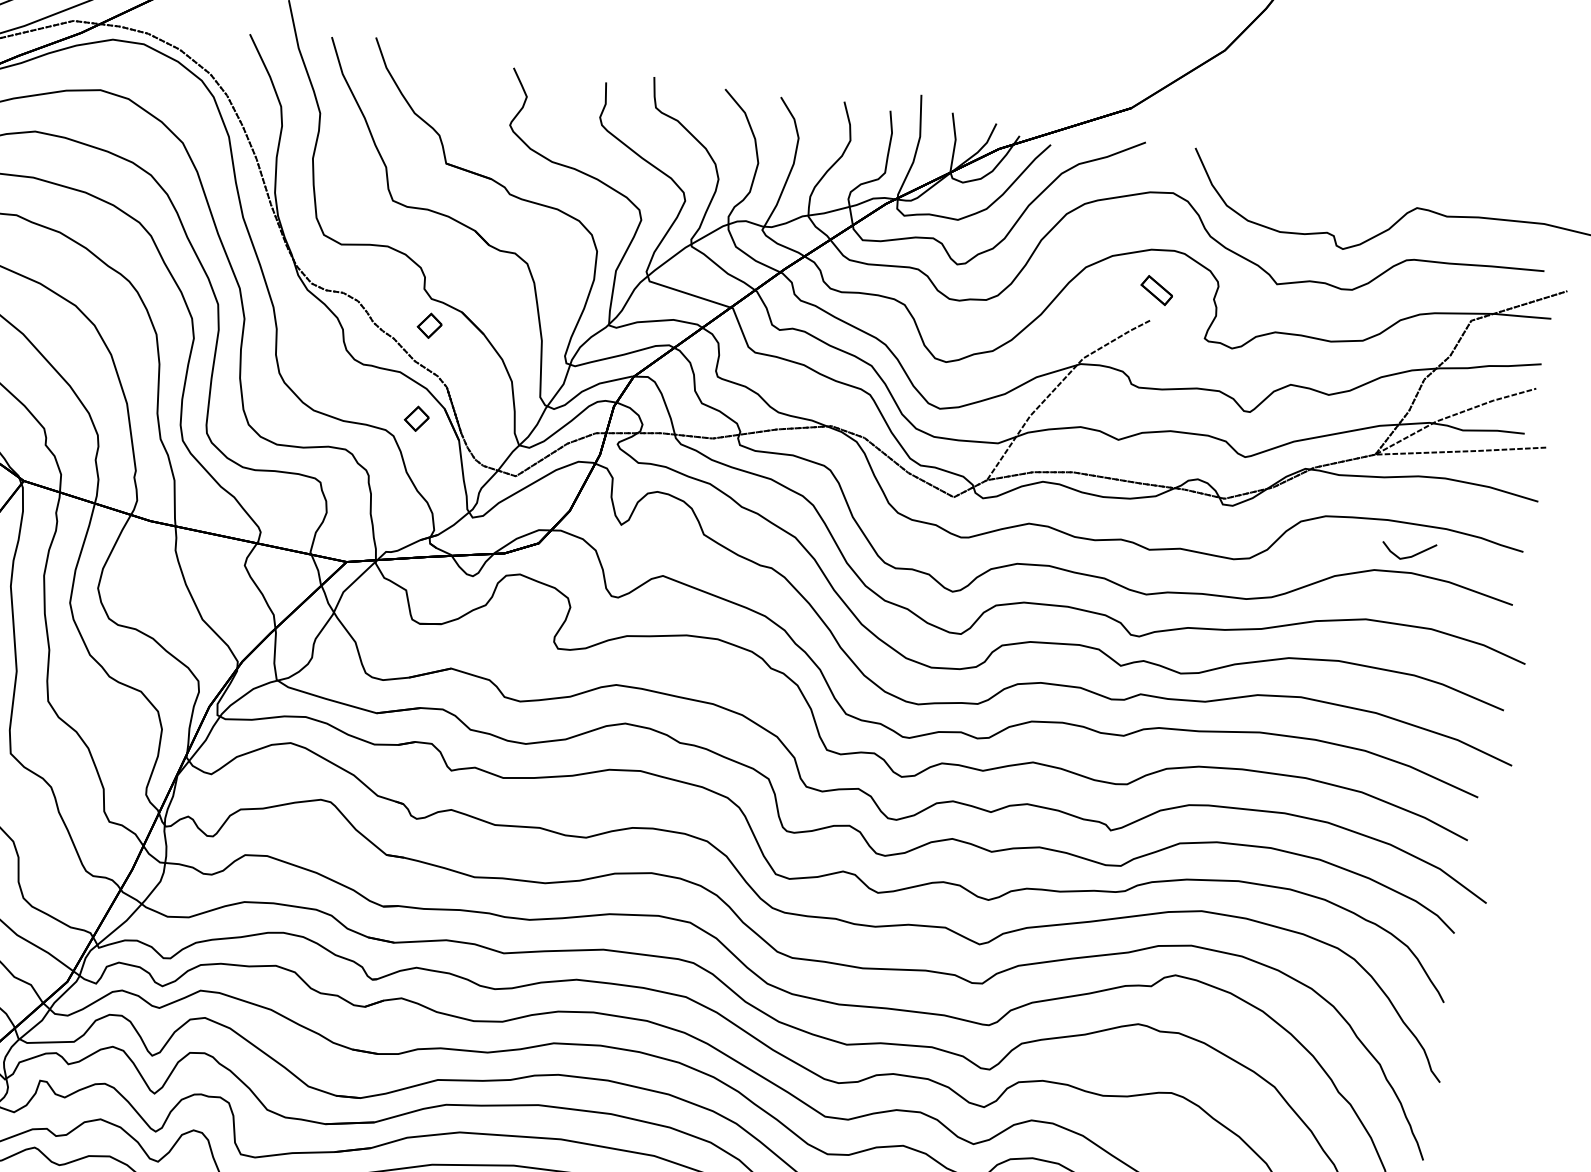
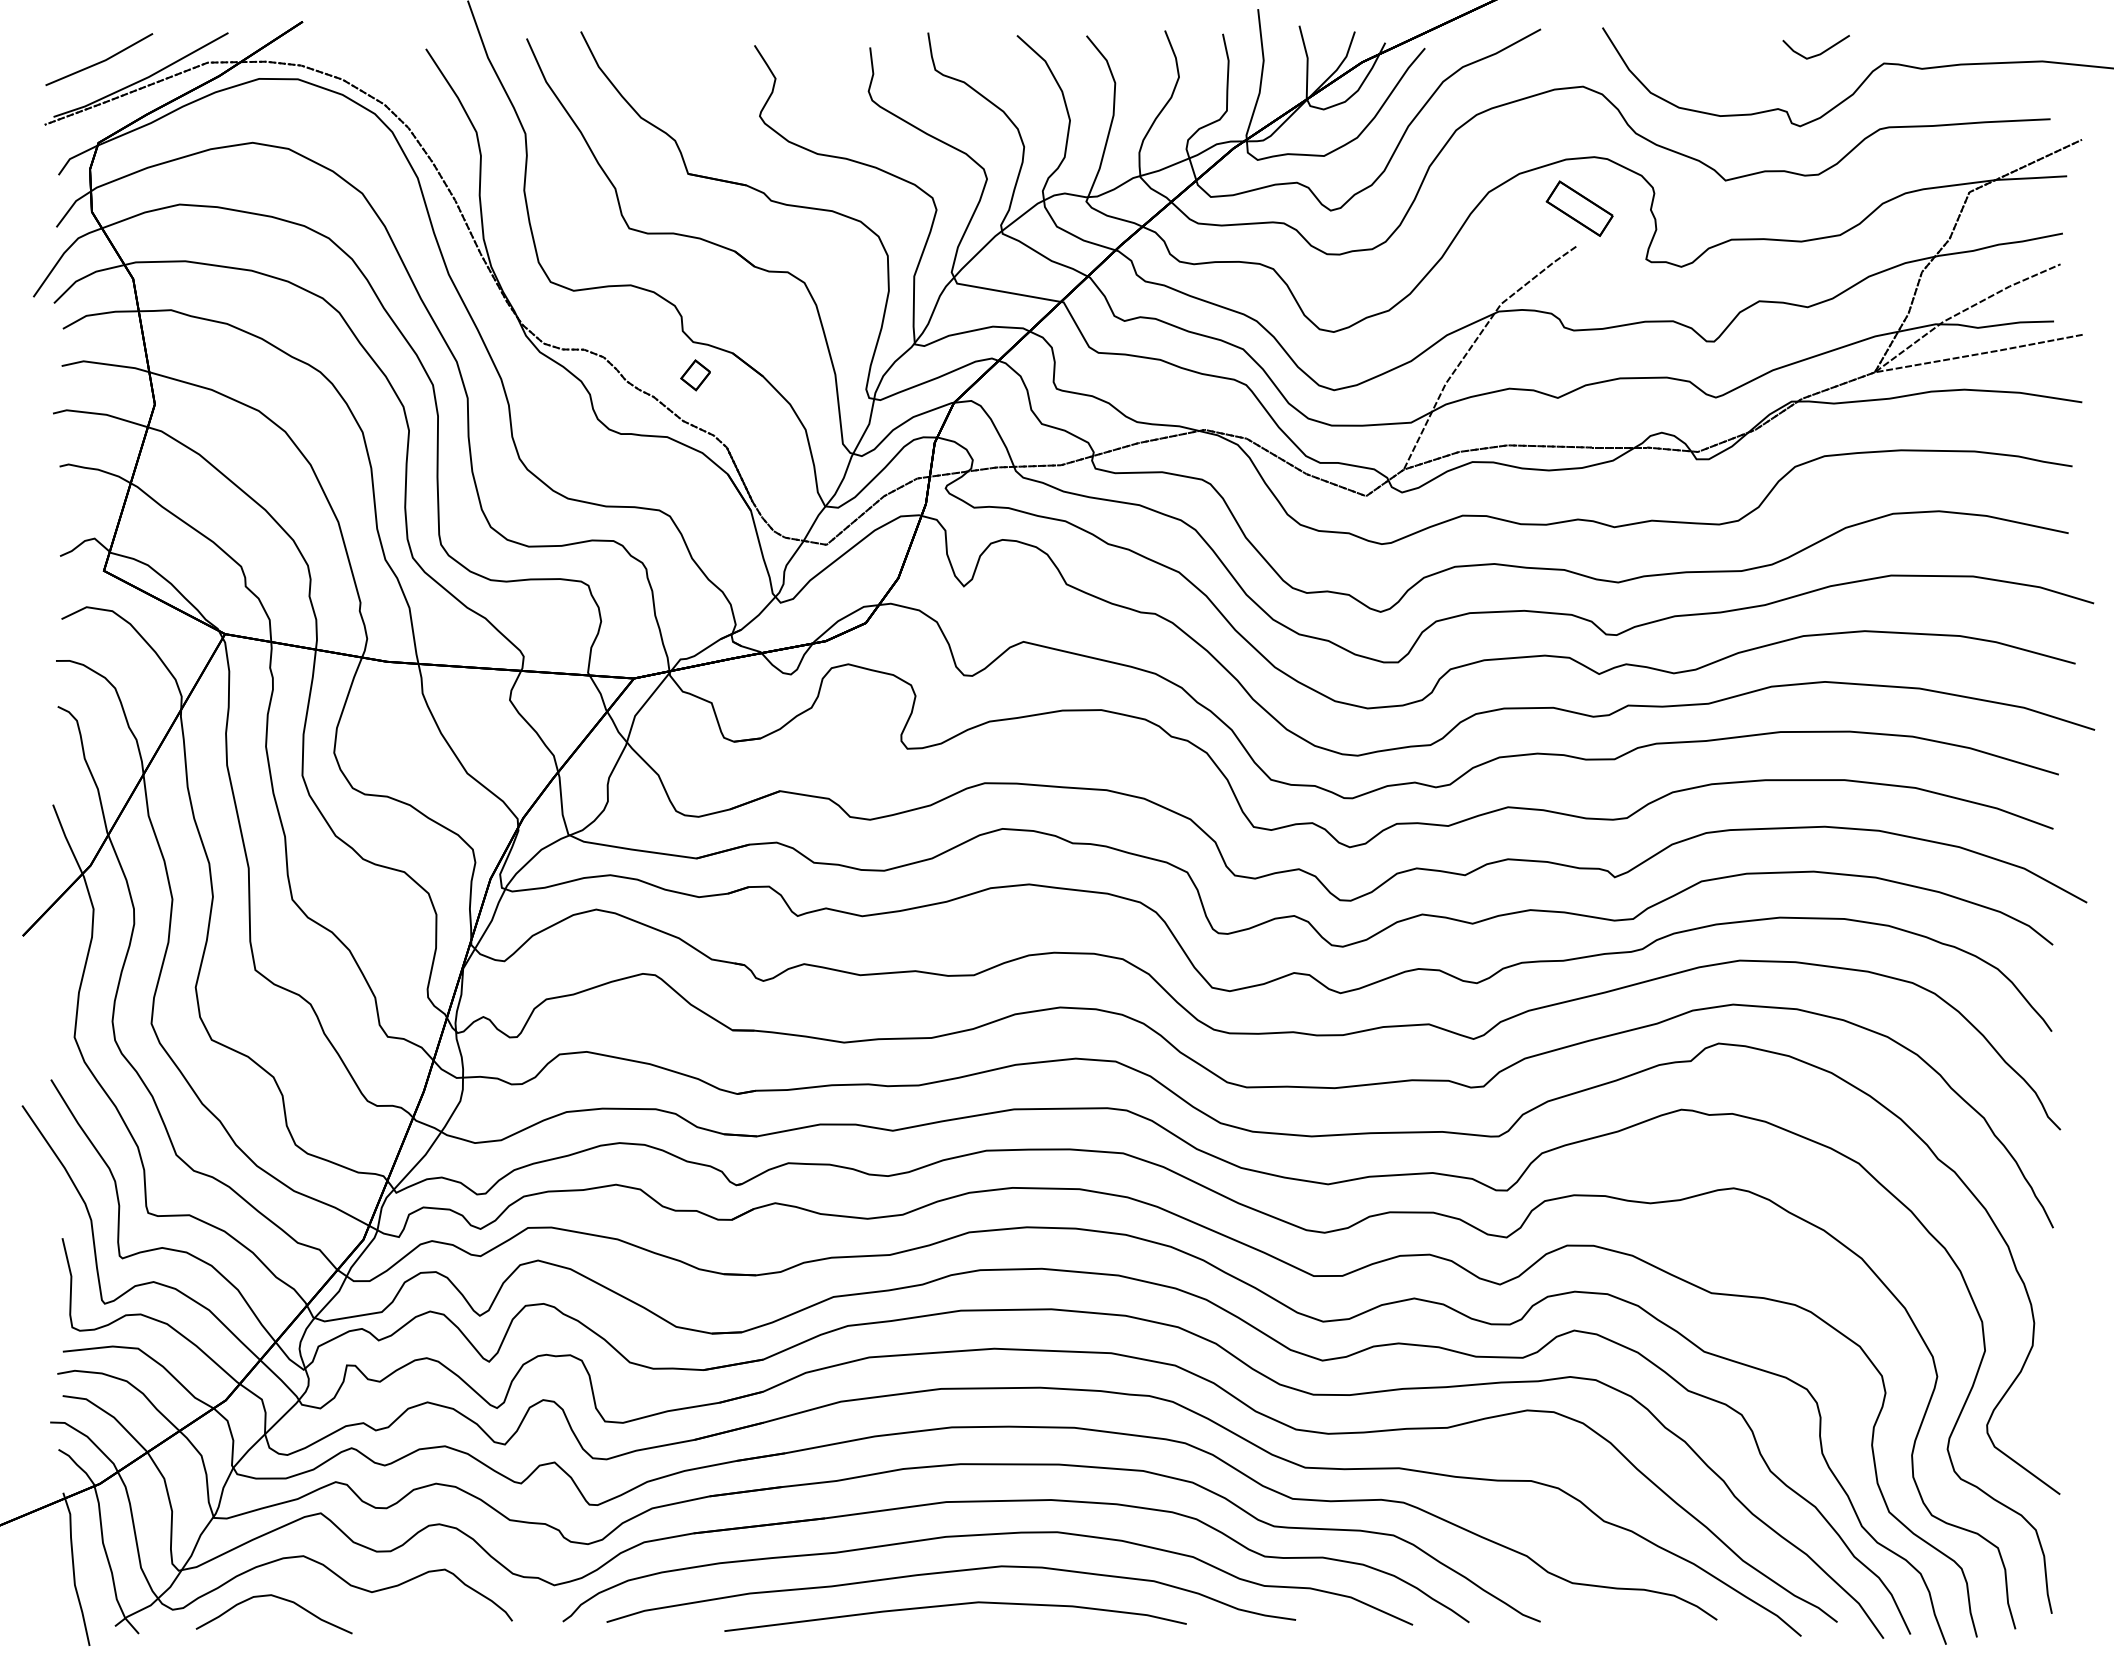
part: (1156, 290) -> (1579, 208), size x1.67
part: (416, 418) -> (695, 491), removed
line: (1408, 556) -> (1816, 54), moved

